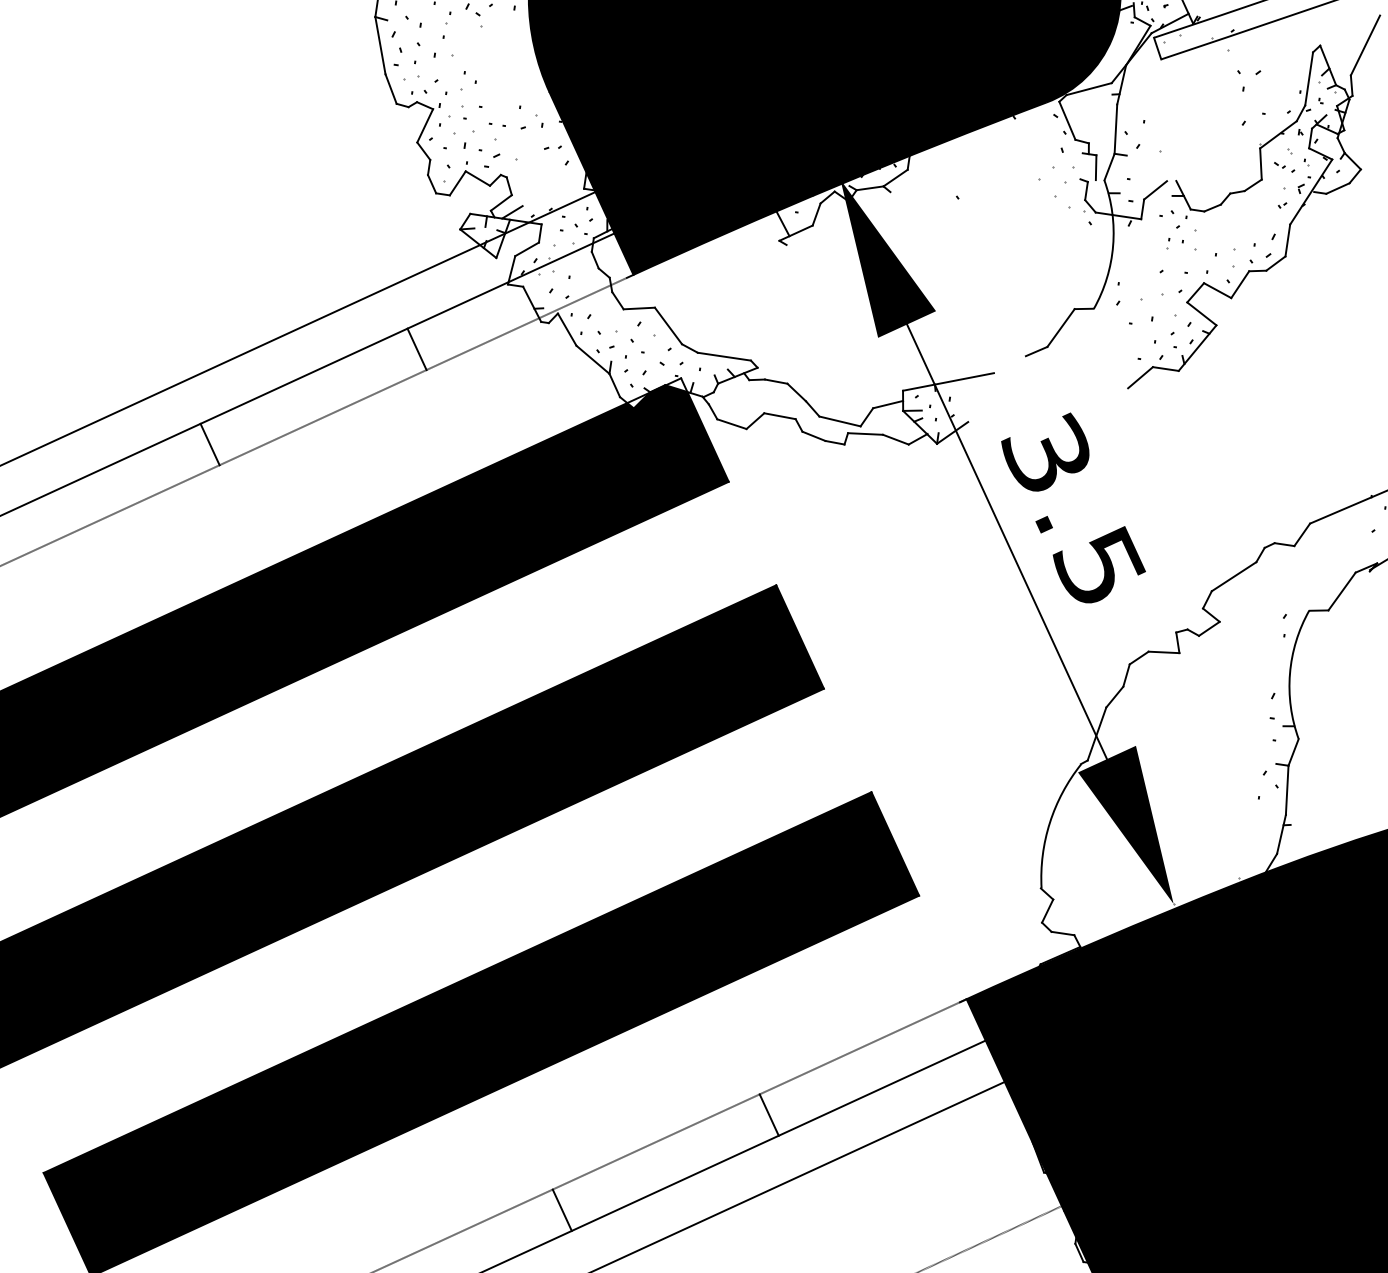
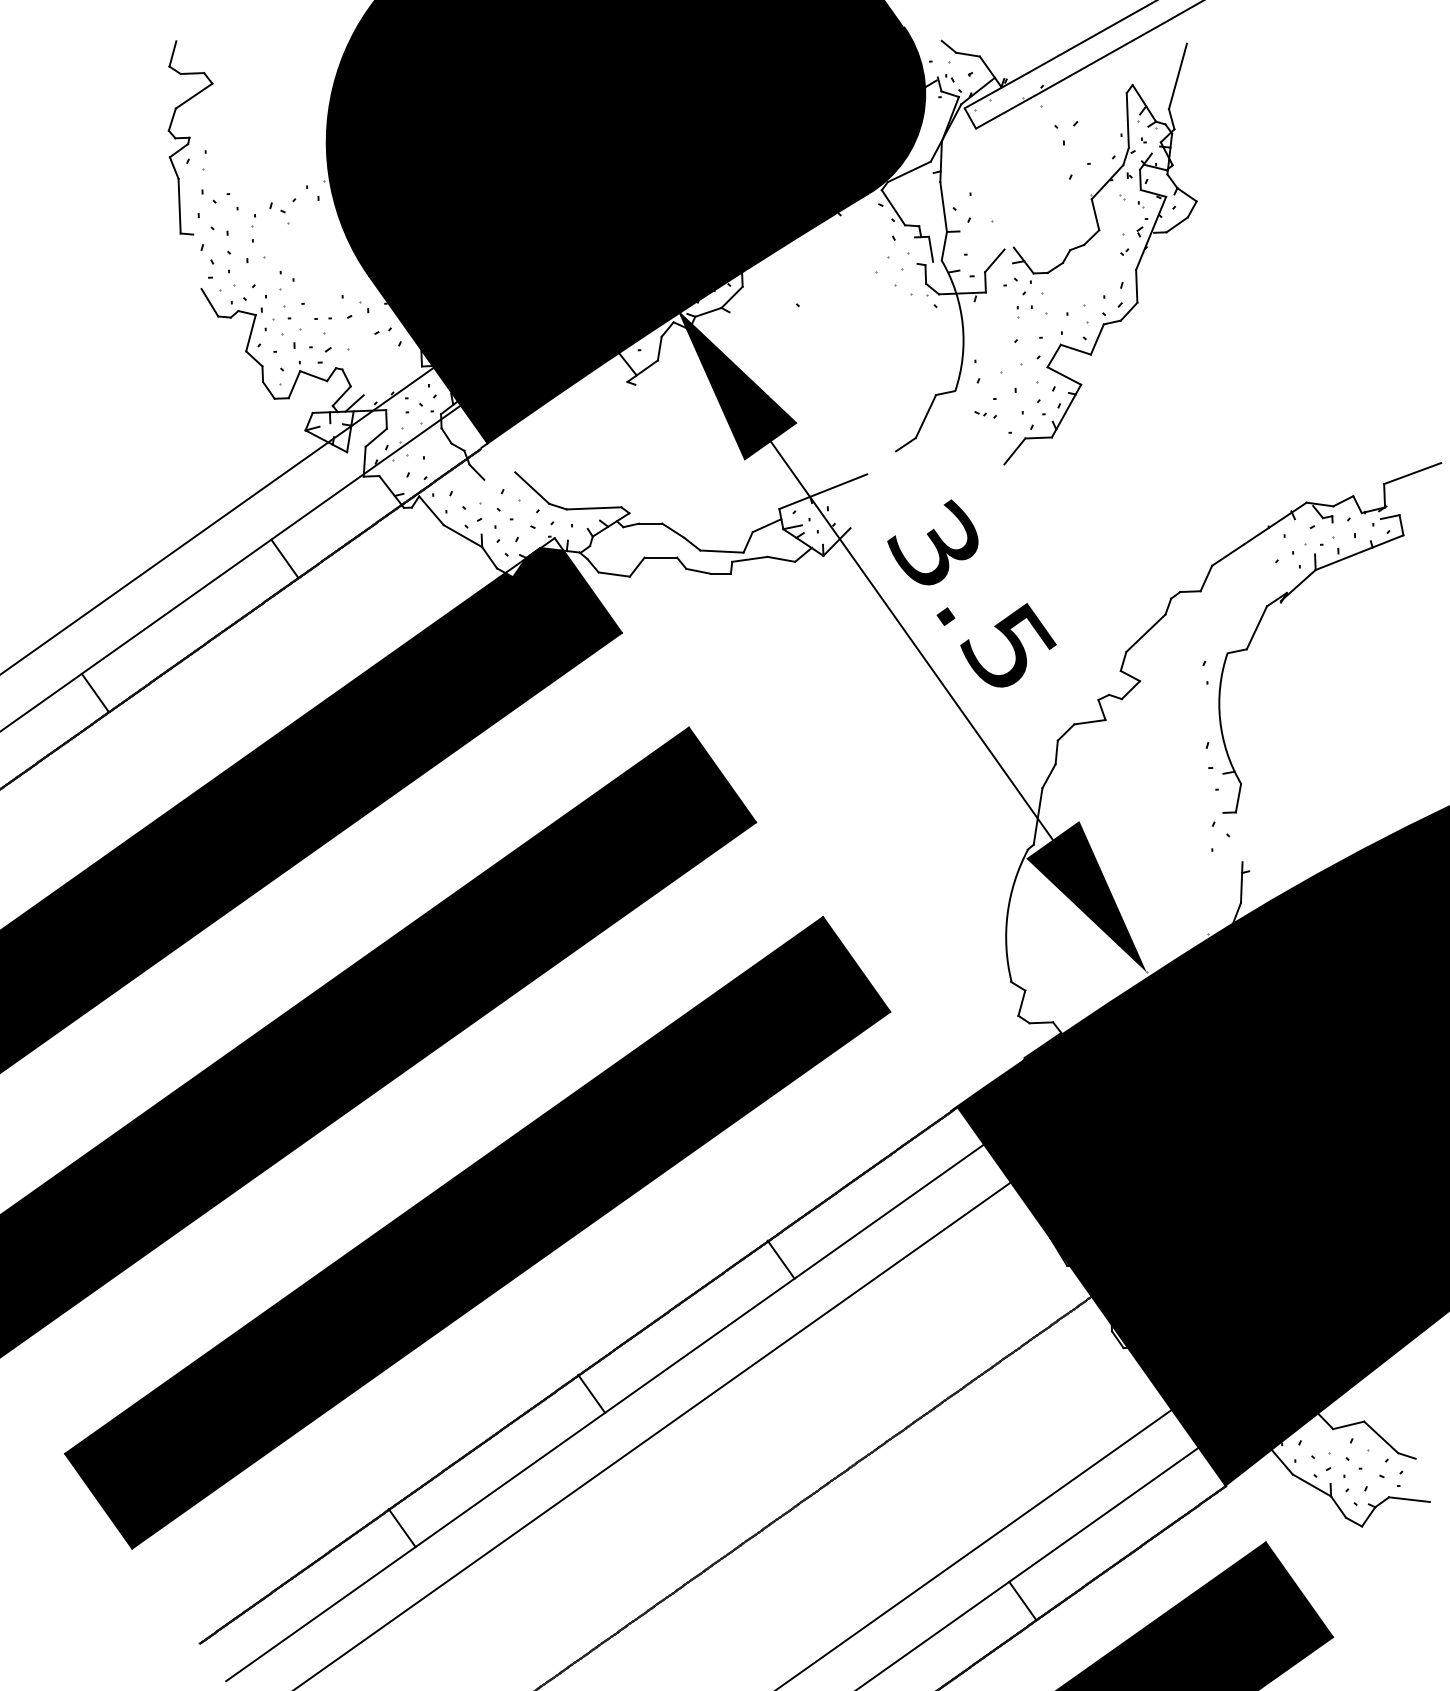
line: (379, 45) -> (190, 261), removed
part: (1284, 167) -> (985, 414), moved
line: (639, 307) -> (499, 475), removed
line: (1286, 790) -> (1238, 837), removed

